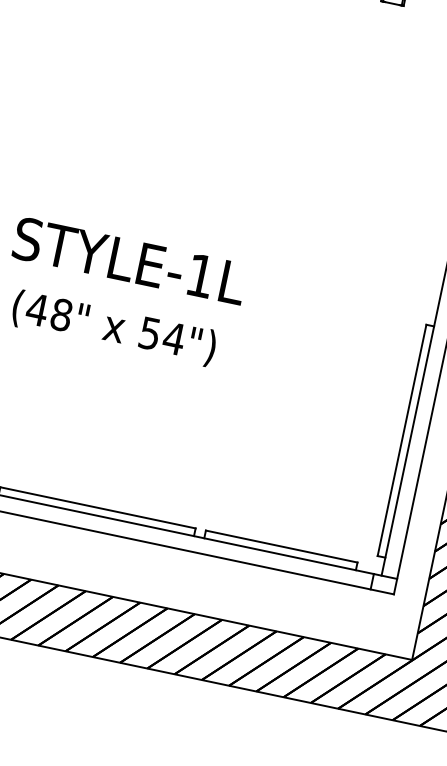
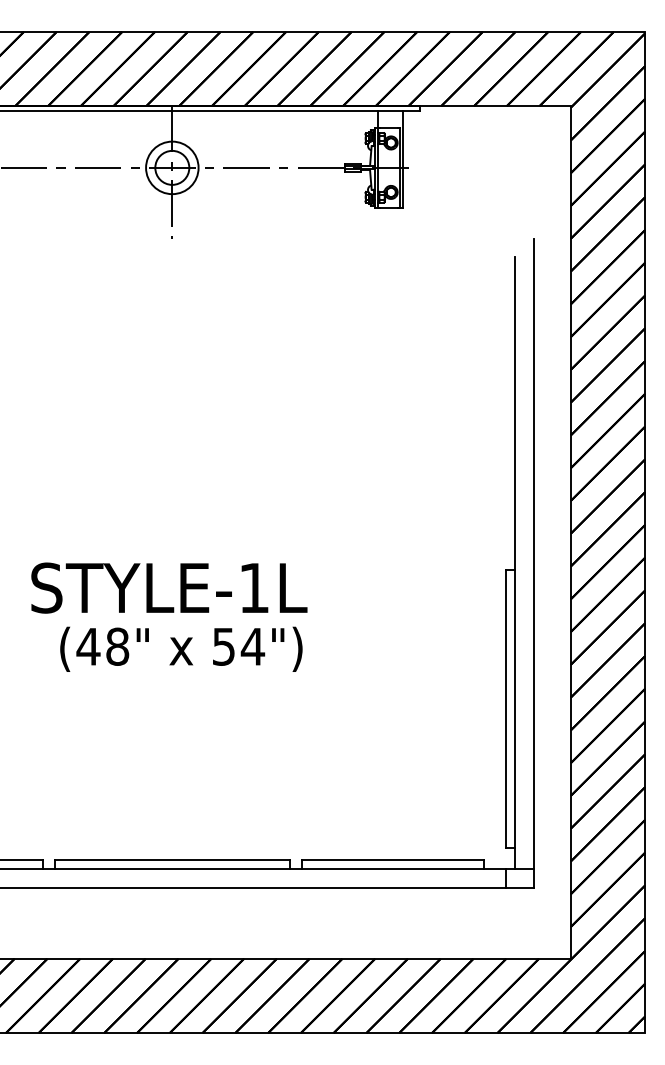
text: (130, 260) -> (169, 587), moved
text: (114, 327) -> (181, 648), moved

